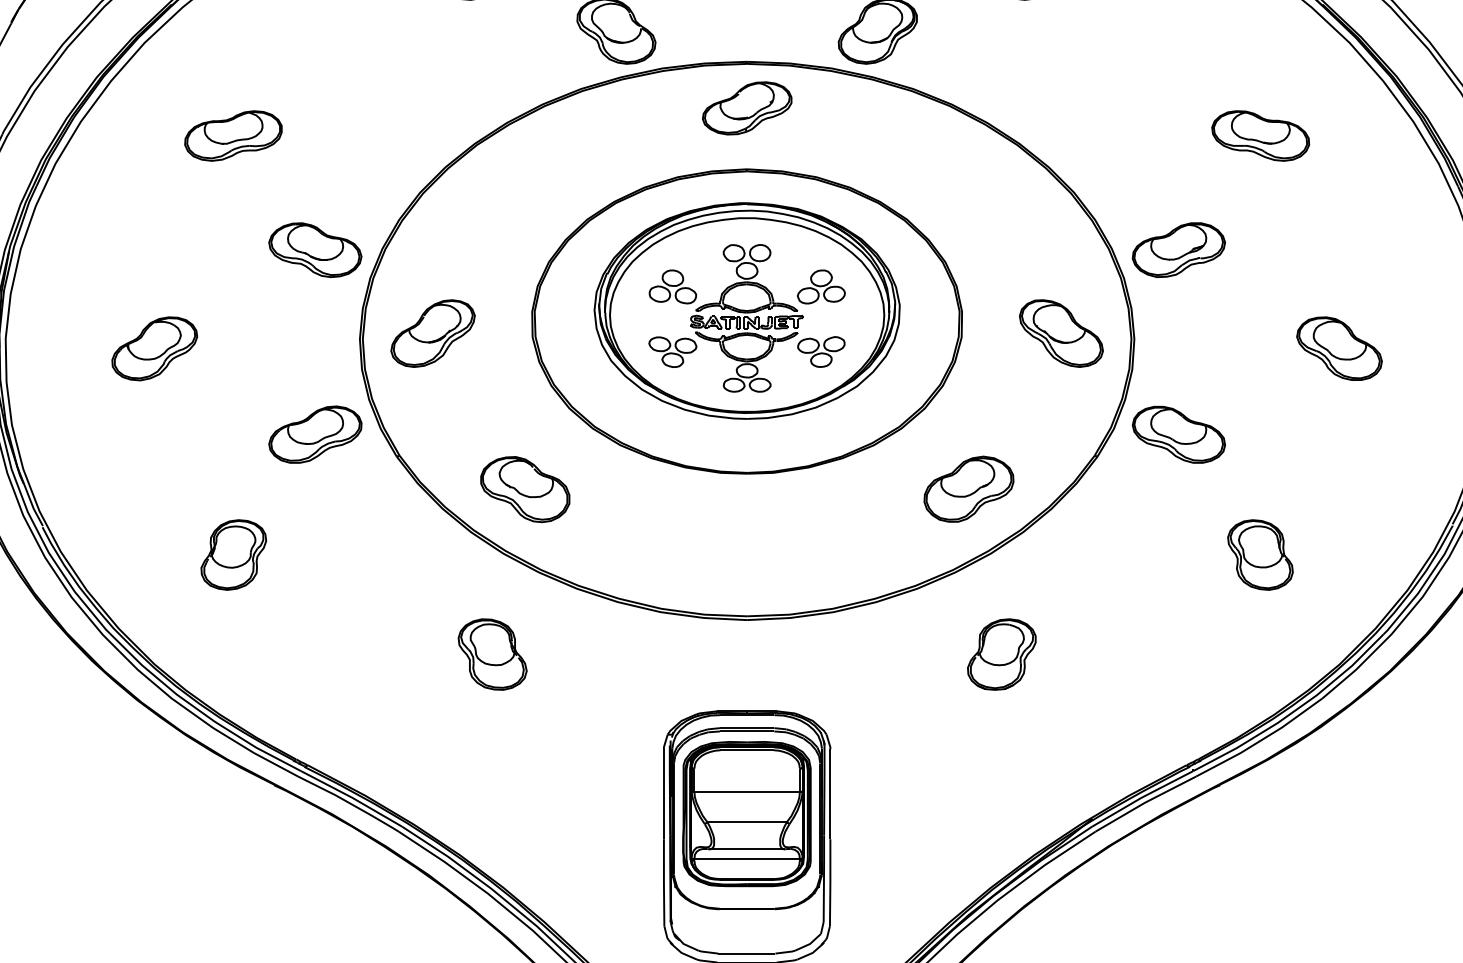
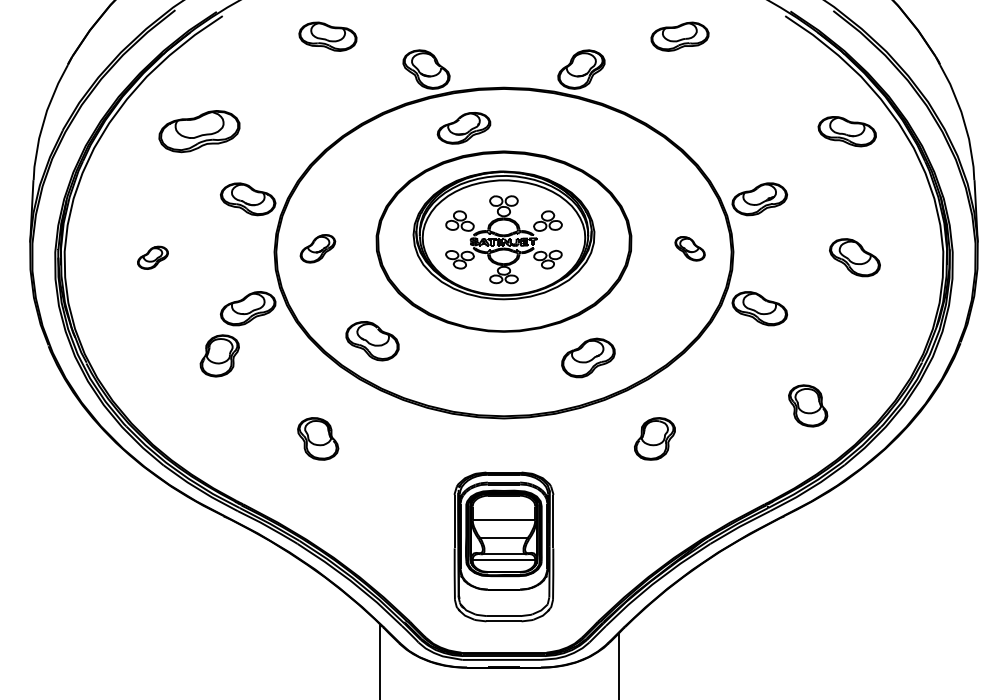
part: (746, 108) -> (463, 128), moved
part: (233, 135) -> (199, 131), size x1.4
part: (1259, 135) -> (846, 131), moved
part: (432, 333) -> (317, 248), size x0.7
part: (1060, 333) -> (689, 248), size x0.6
part: (153, 348) -> (152, 257), size x0.6
part: (969, 488) -> (588, 357), moved
part: (233, 554) -> (219, 355), moved
part: (1261, 554) -> (808, 405), moved
part: (493, 653) -> (318, 438), moved

